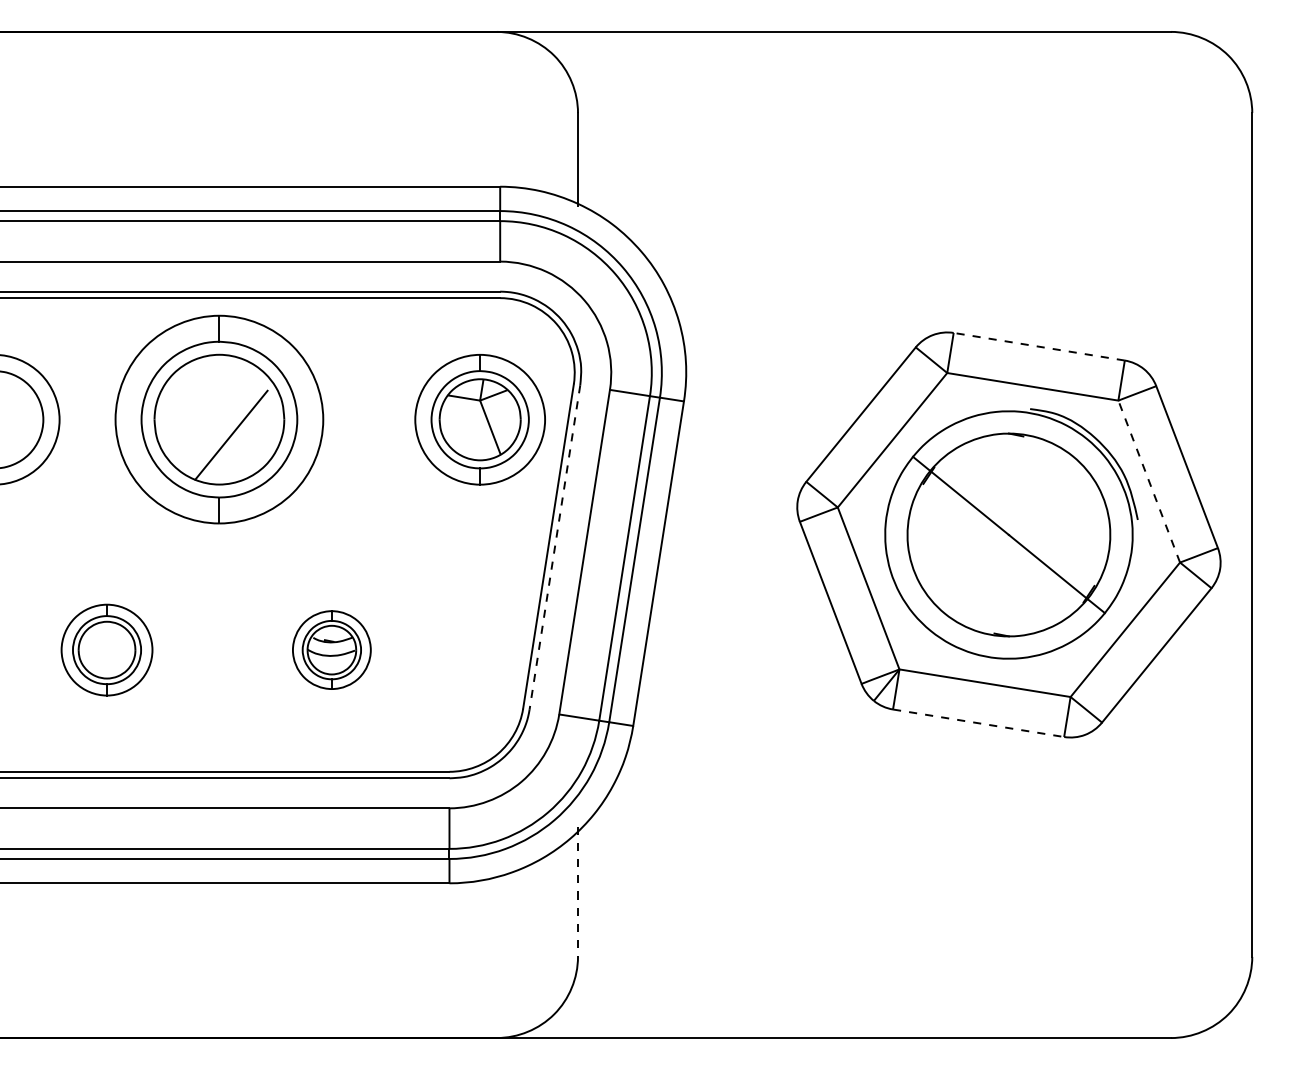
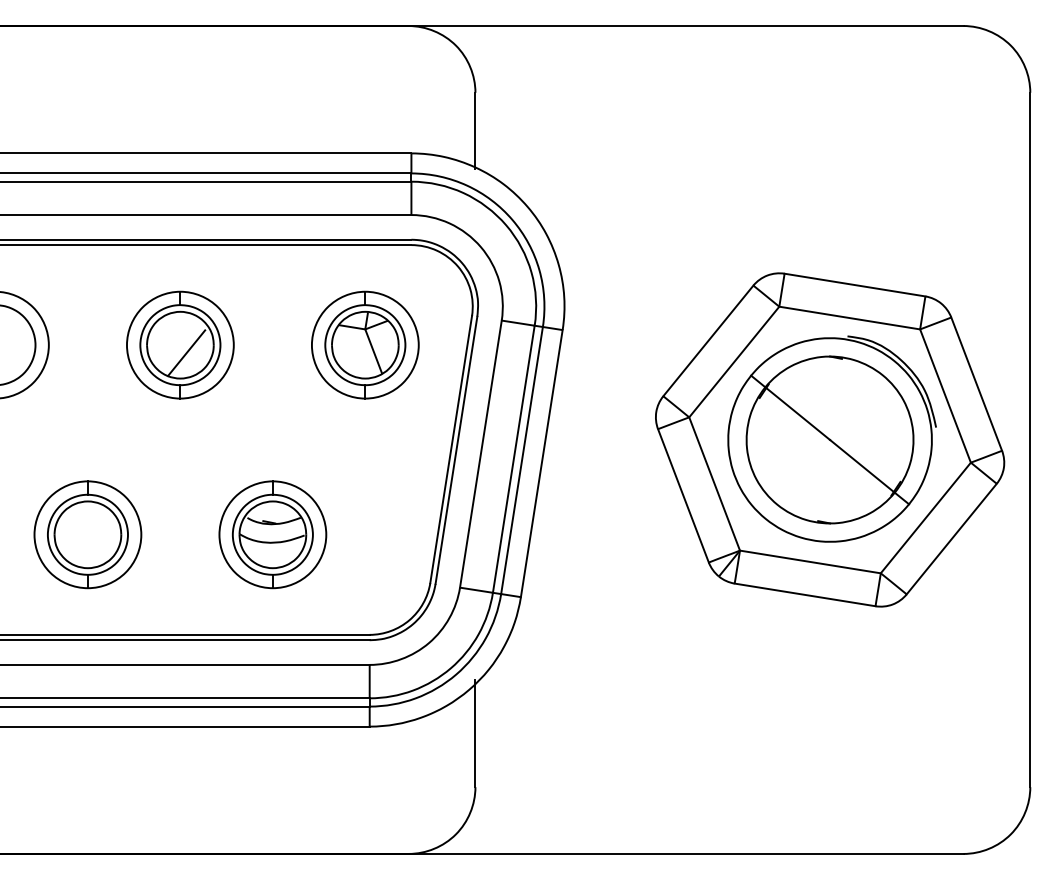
line: (1039, 346) -> (855, 284), dashed -> solid
part: (219, 419) -> (180, 344), size x0.62
part: (479, 419) -> (364, 344), moved
line: (1149, 481) -> (945, 395), dashed -> solid
line: (554, 548) -> (456, 451), dashed -> solid
part: (106, 649) -> (87, 534), size x1.43
part: (331, 649) -> (272, 534), size x1.67
line: (978, 723) -> (805, 595), dashed -> solid
line: (578, 892) -> (475, 734), dashed -> solid

